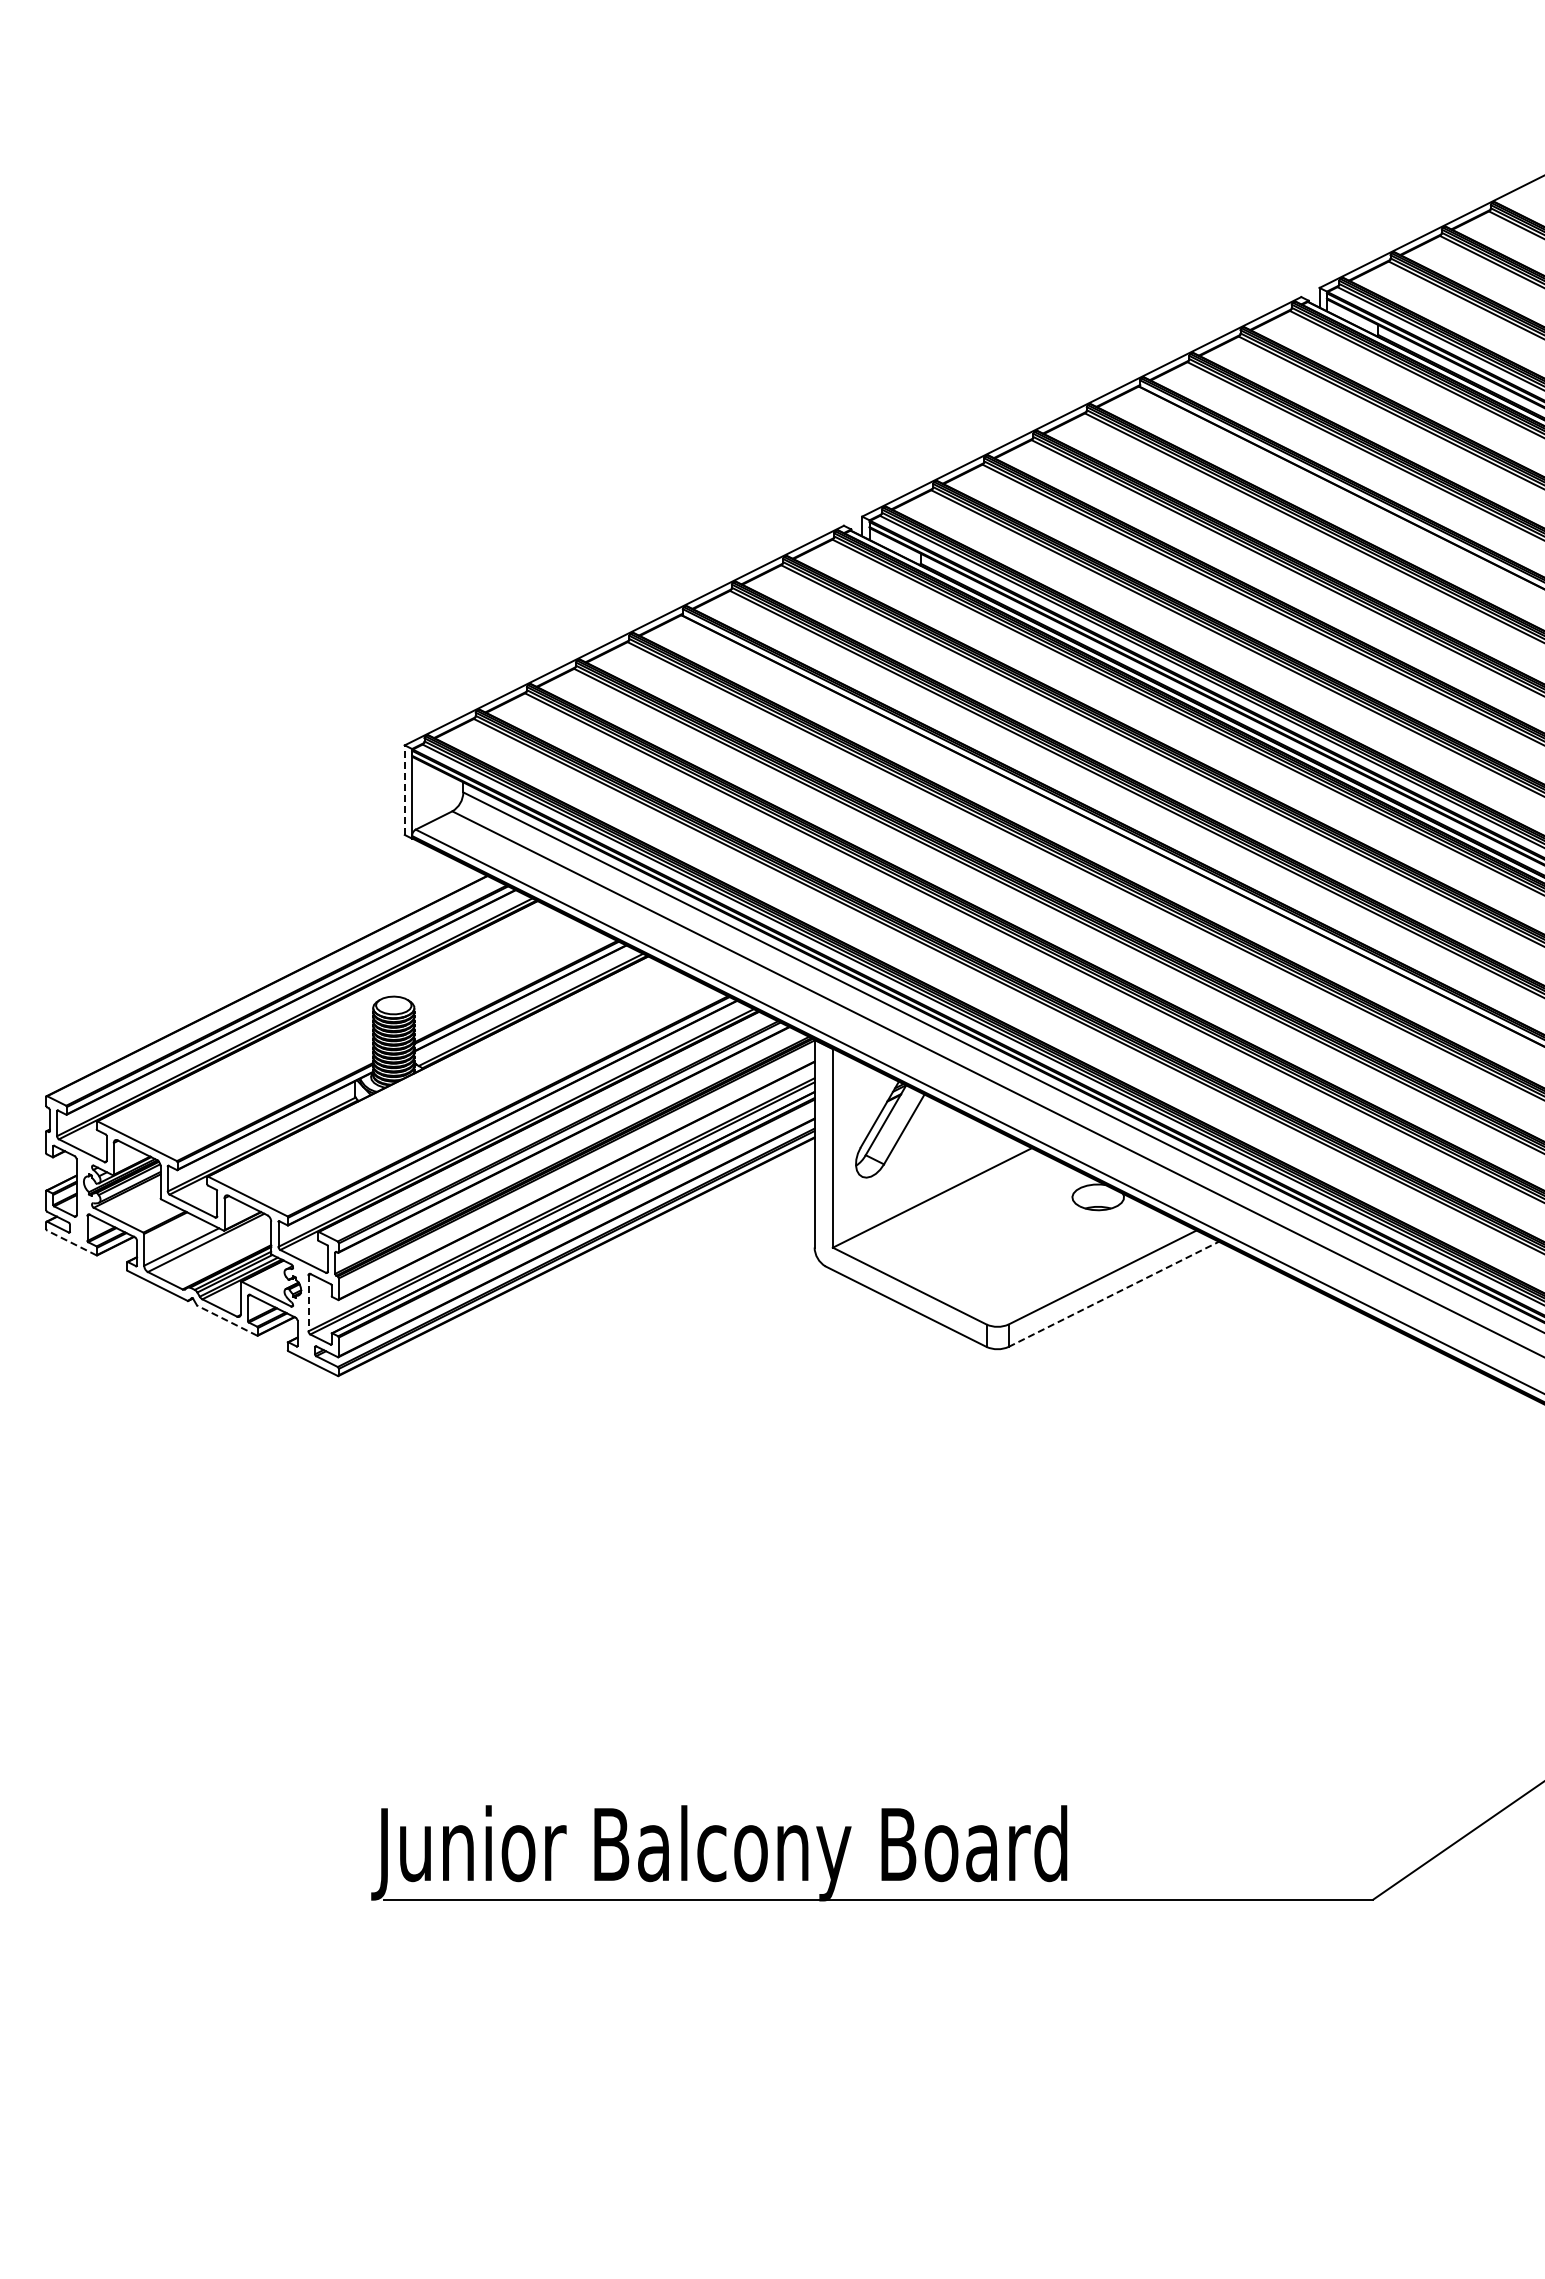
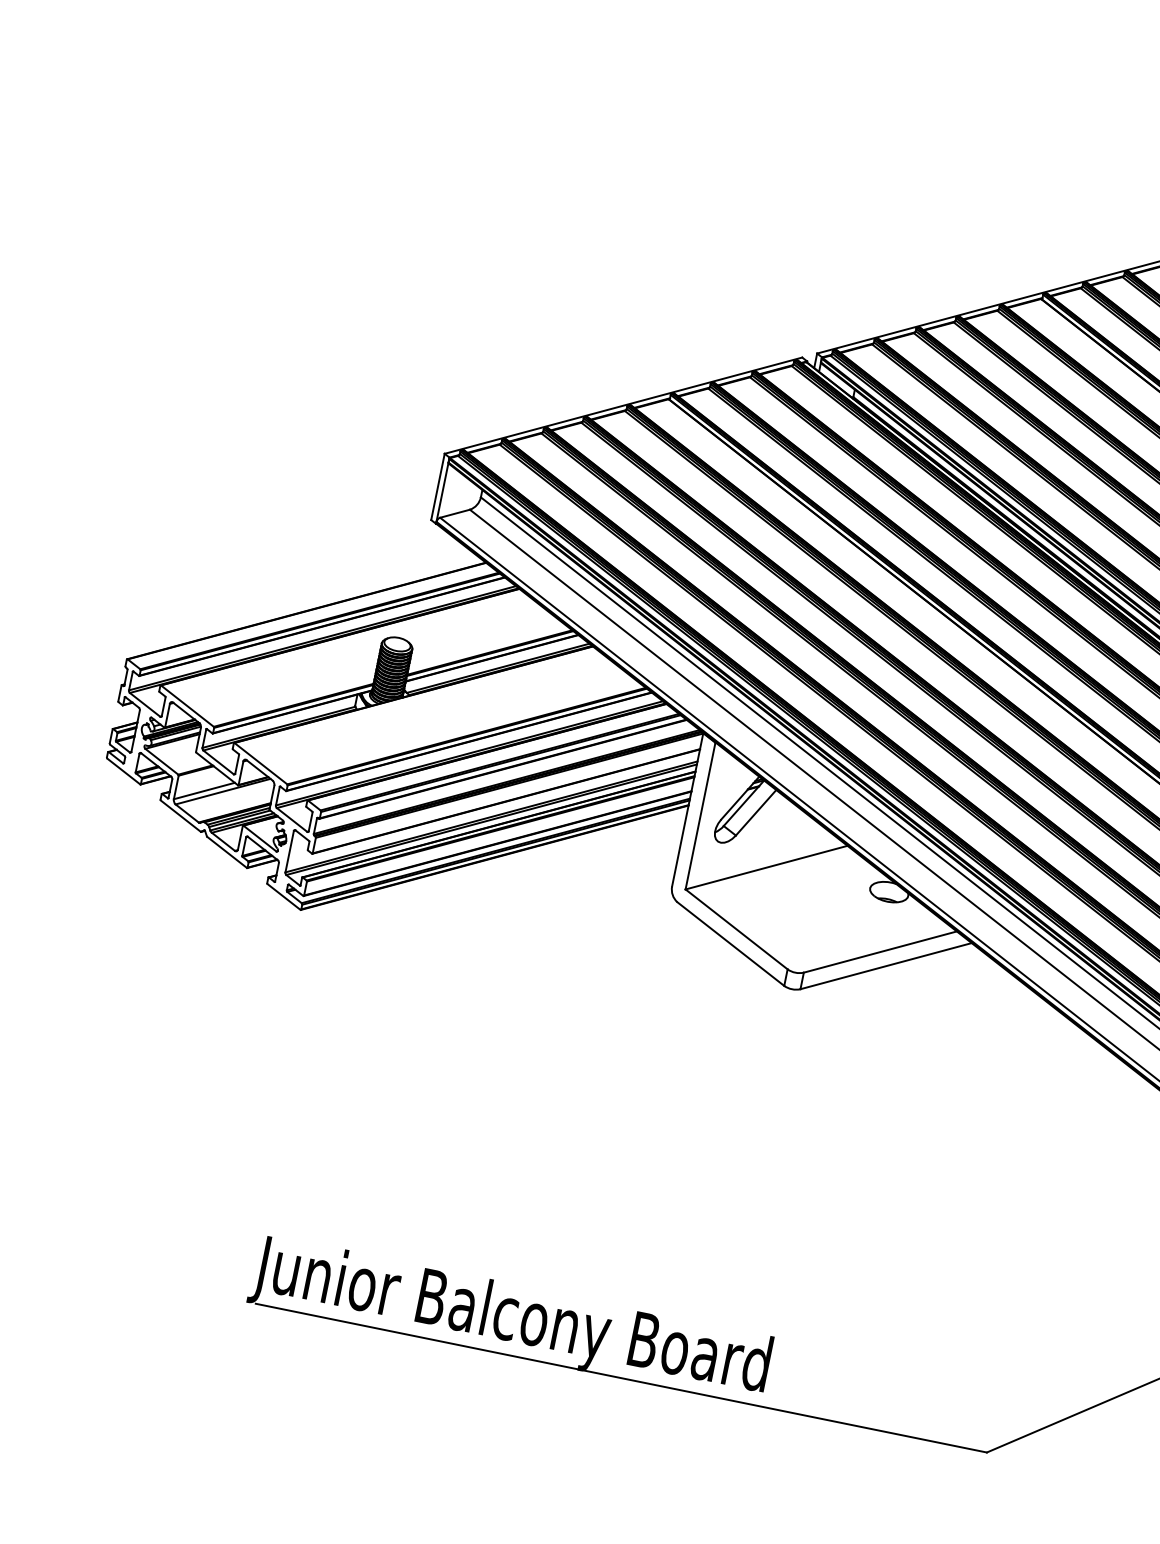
line: (404, 790) -> (437, 487), dashed -> solid
line: (71, 1243) -> (123, 771), dashed -> solid
line: (1113, 1294) -> (885, 966), dashed -> solid
line: (308, 1303) -> (289, 851), dashed -> solid
line: (226, 1320) -> (226, 852), dashed -> solid

